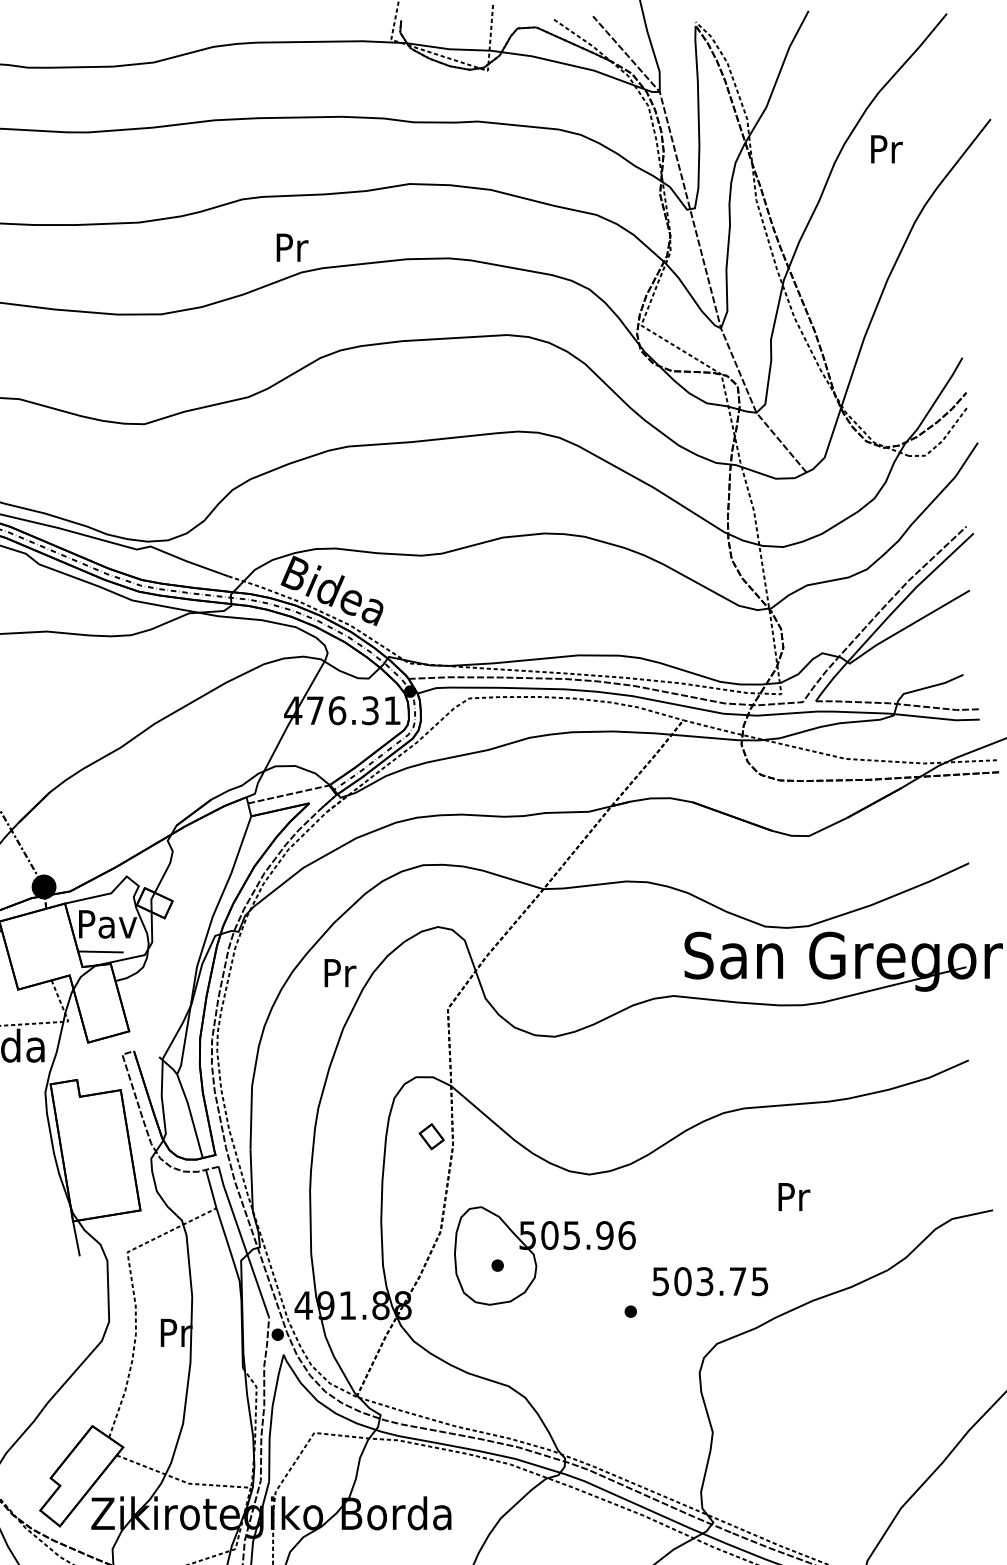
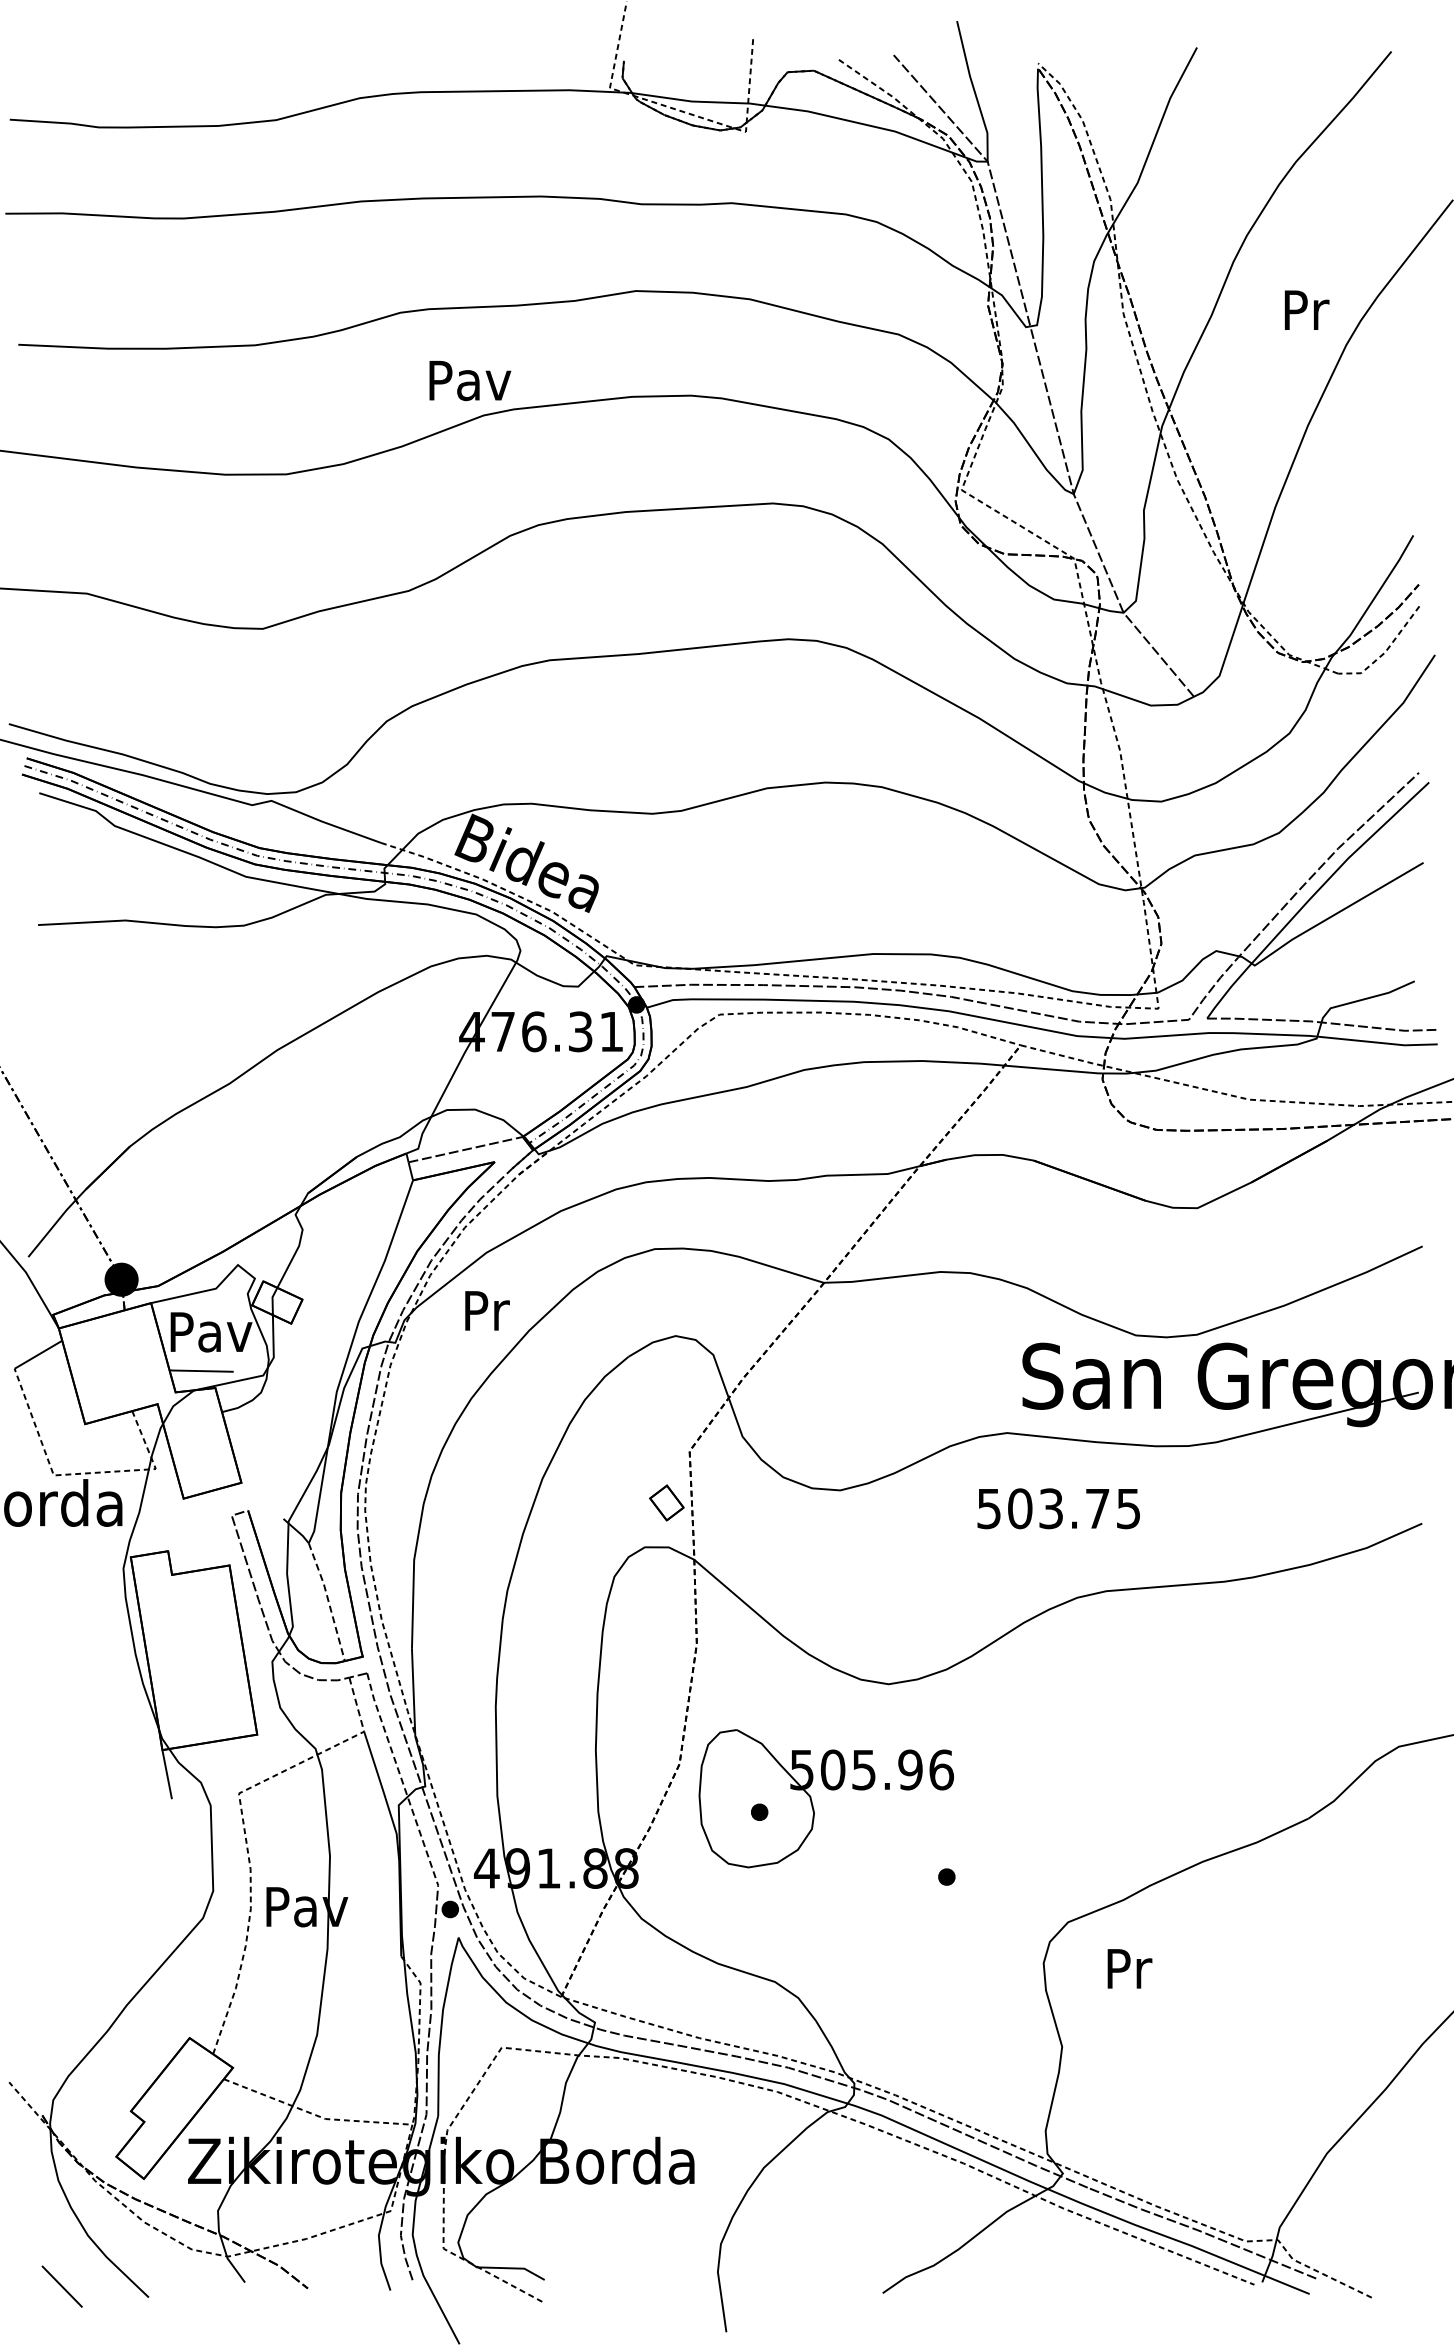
text: (886, 148) -> (1306, 309), moved
text: (292, 247) -> (470, 380), Pr -> Pav
text: (340, 972) -> (487, 1310), moved
line: (191, 1115) -> (328, 1601), solid -> dashed
part: (431, 1136) -> (666, 1502), moved
line: (211, 1189) -> (356, 1705), solid -> dashed
text: (794, 1196) -> (1129, 1968), moved
line: (243, 1242) -> (401, 1779), solid -> dashed
text: (710, 1281) -> (1058, 1508), moved
text: (176, 1333) -> (307, 1907), Pr -> Pav

